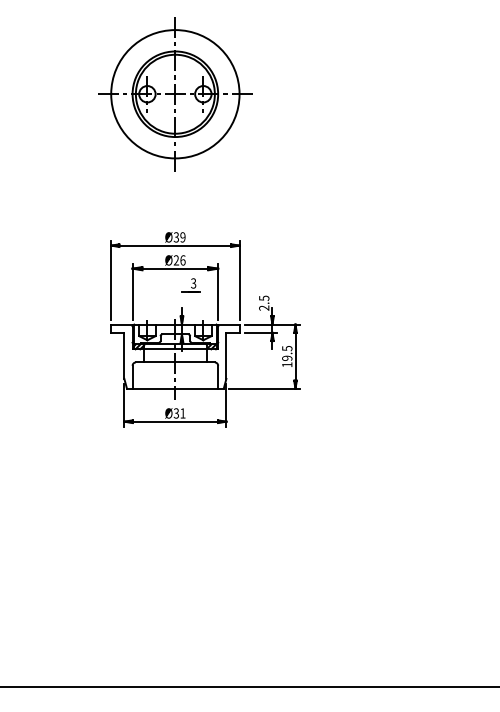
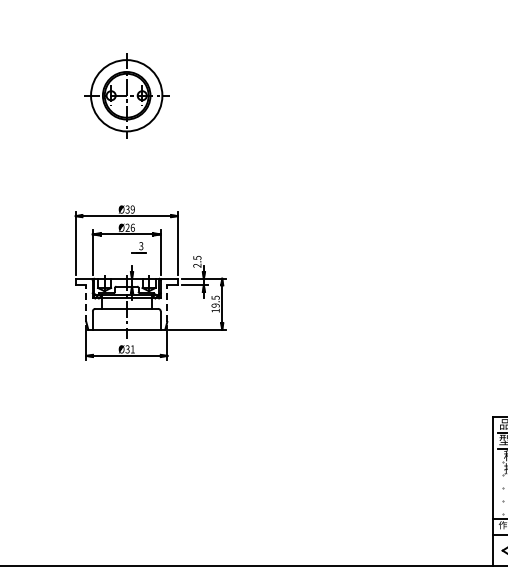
part: (174, 93) -> (126, 95), size x0.7
line: (124, 355) -> (86, 303), solid -> dashed
line: (226, 355) -> (167, 303), solid -> dashed

